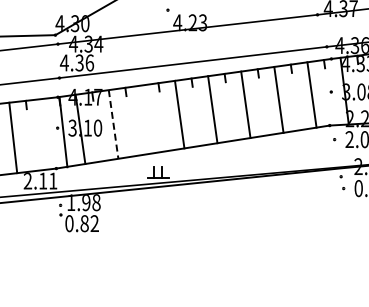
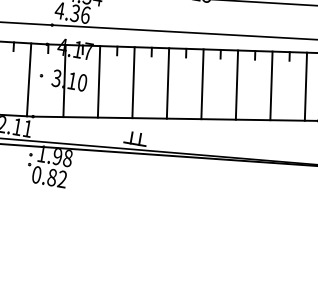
line: (146, 119) -> (133, 82), added
line: (113, 124) -> (98, 81), dashed -> solid
line: (63, 131) -> (29, 79), moved

